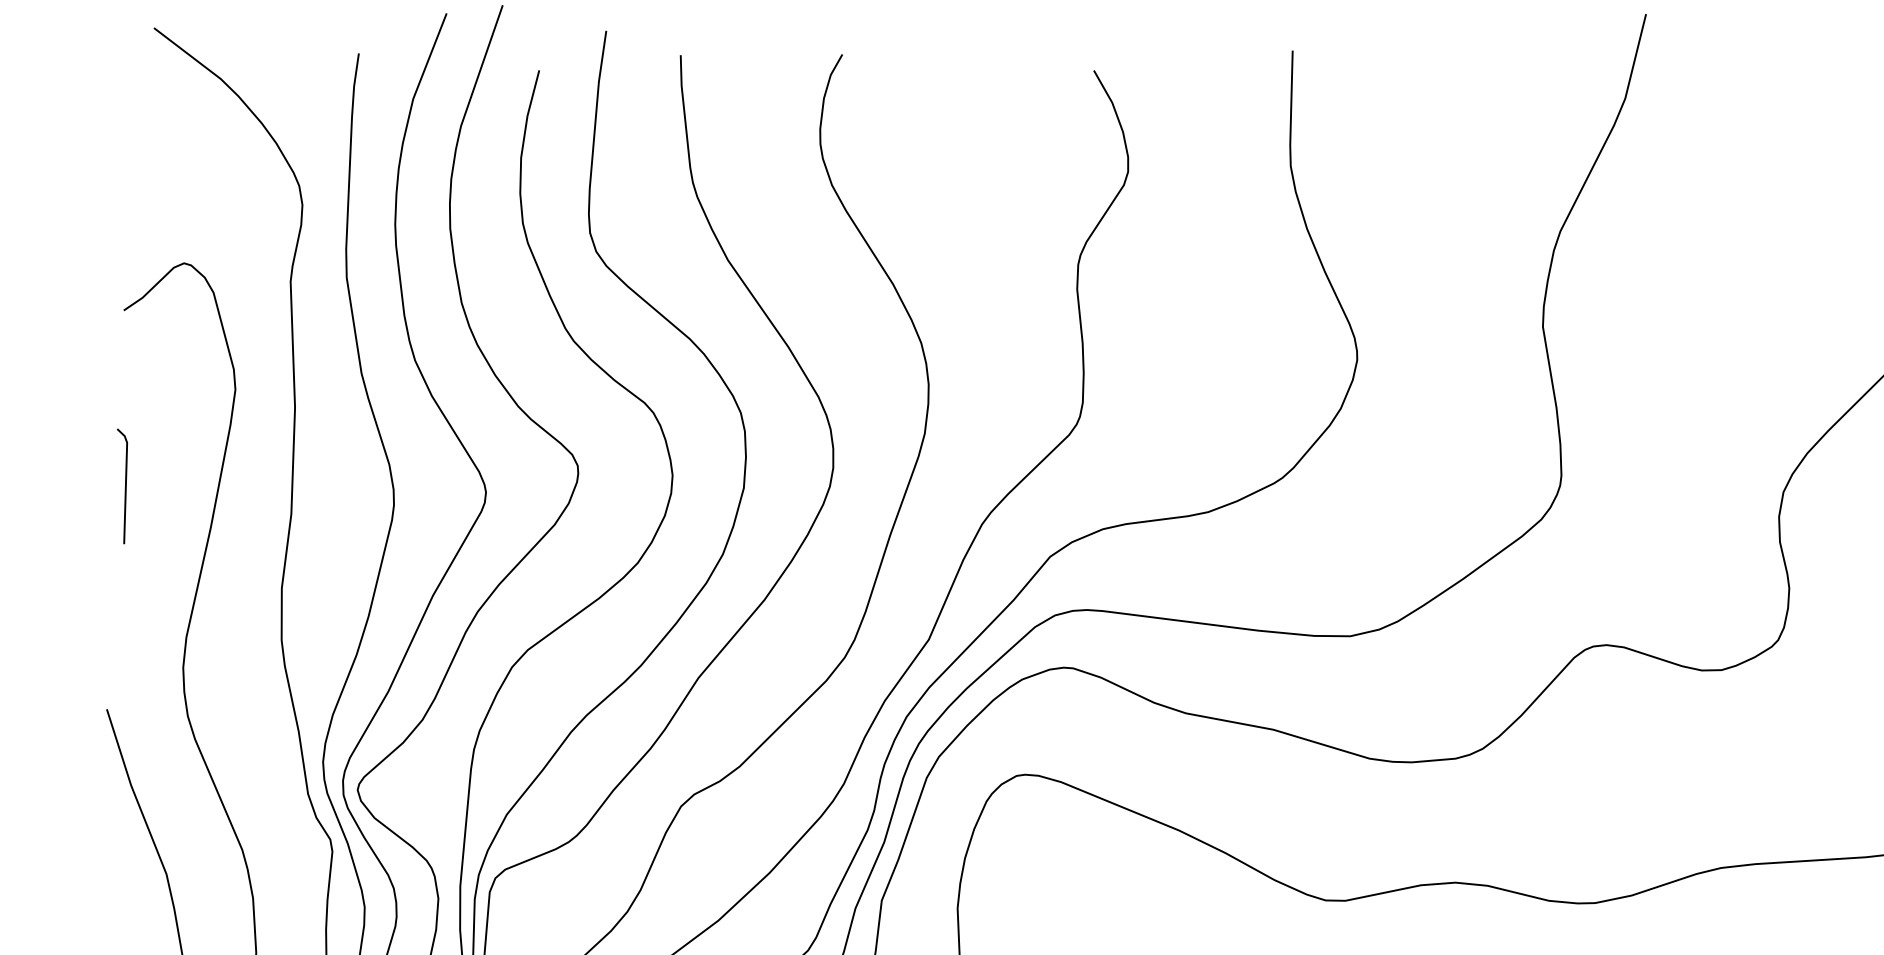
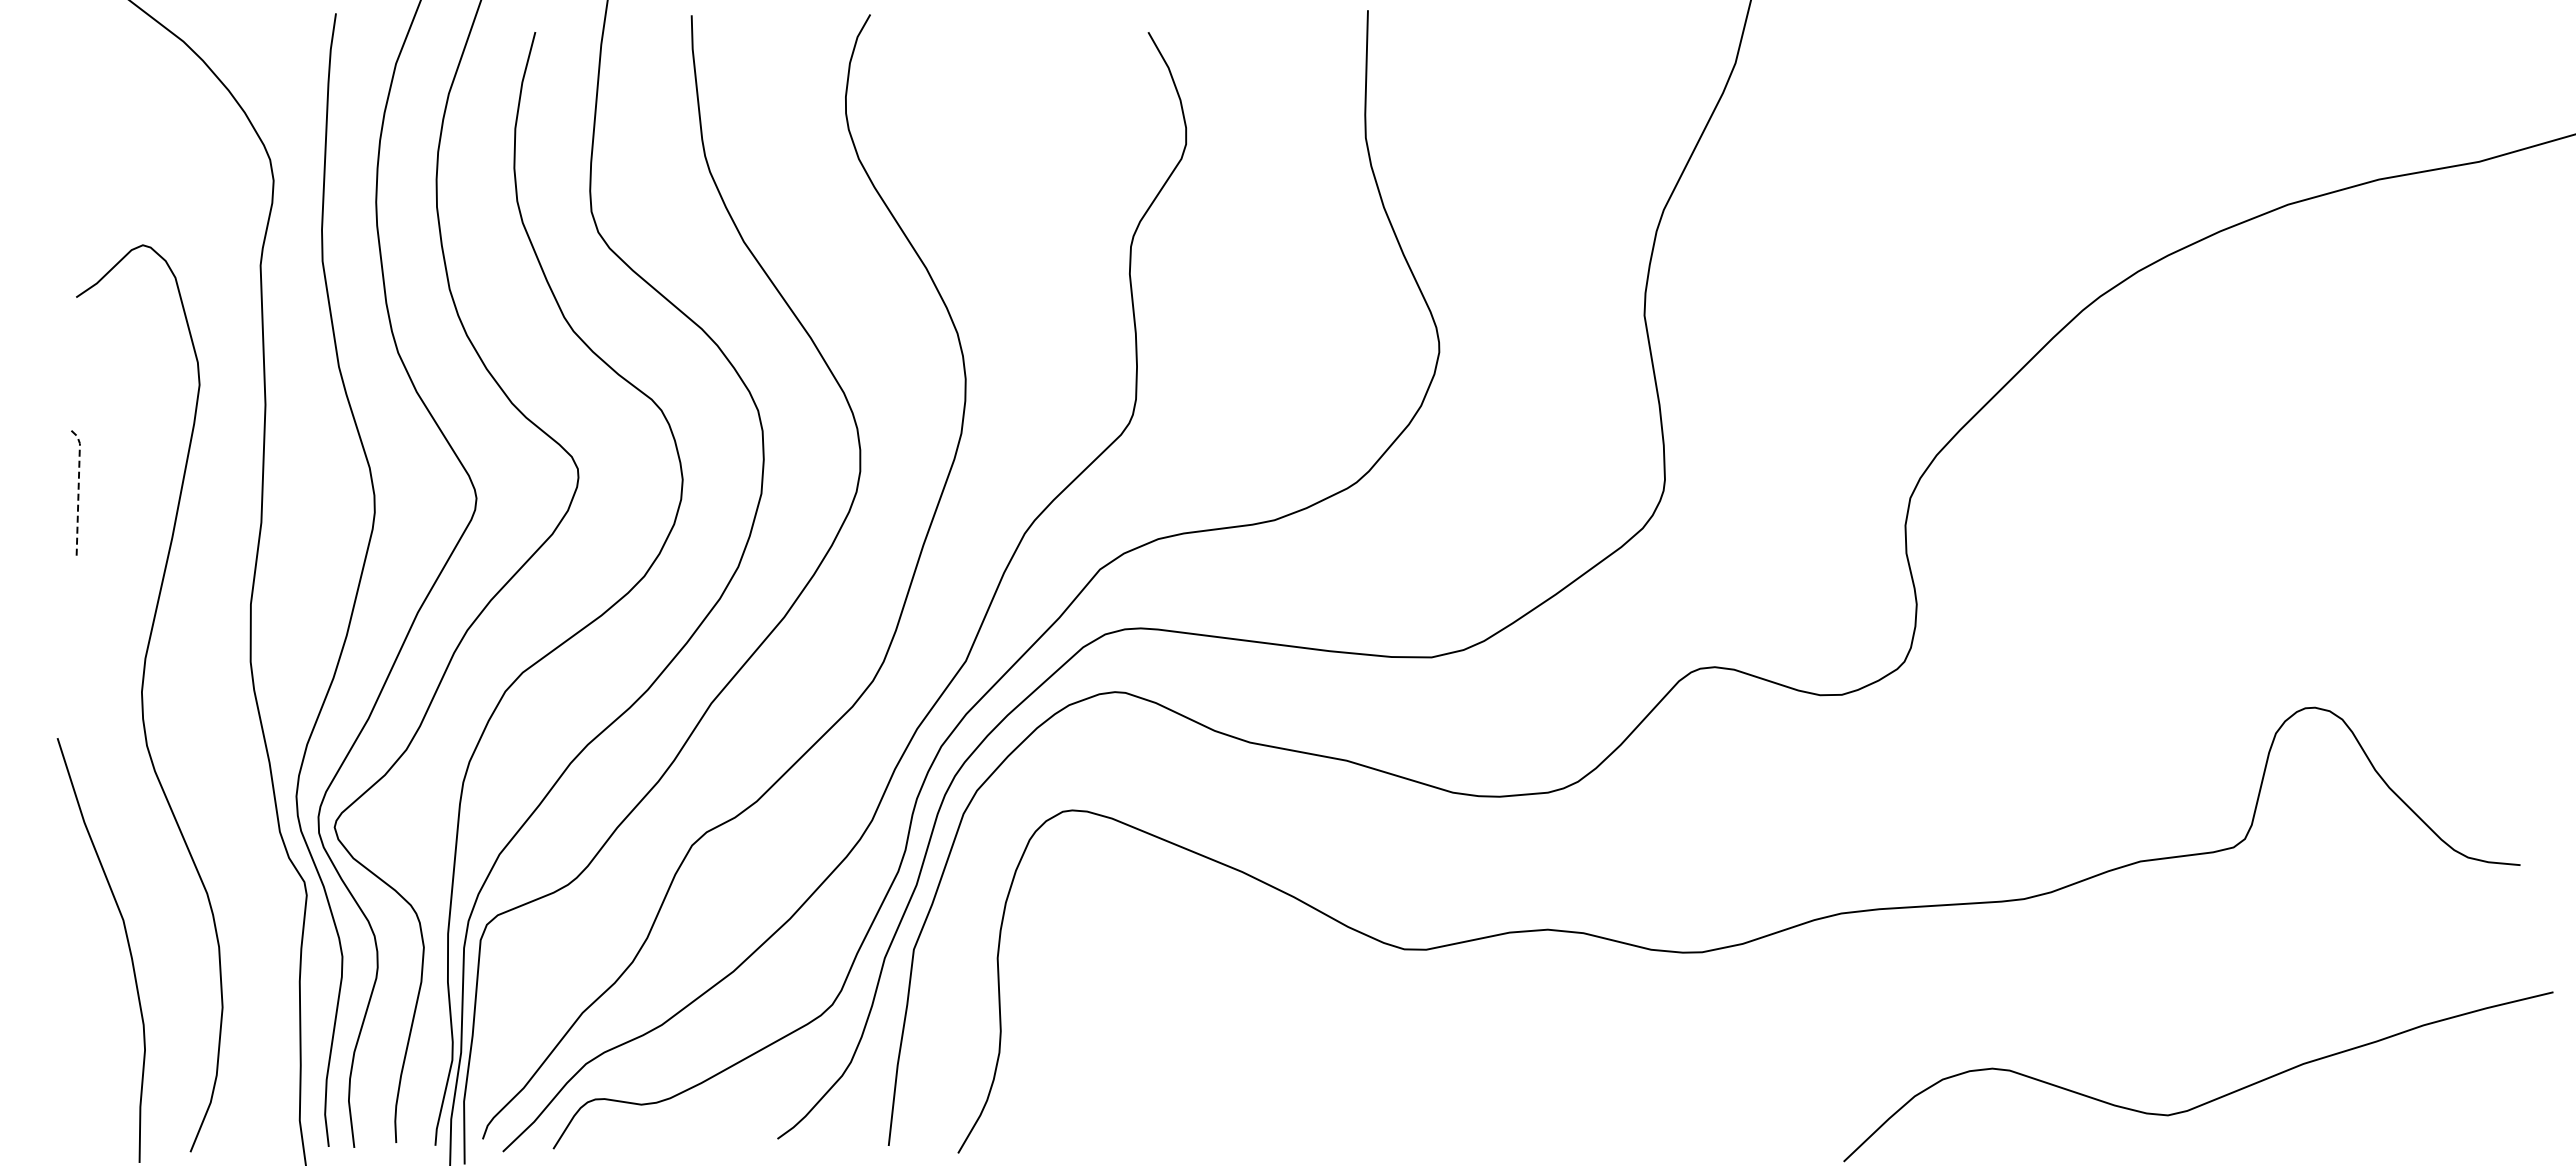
line: (125, 483) -> (78, 488), solid -> dashed

